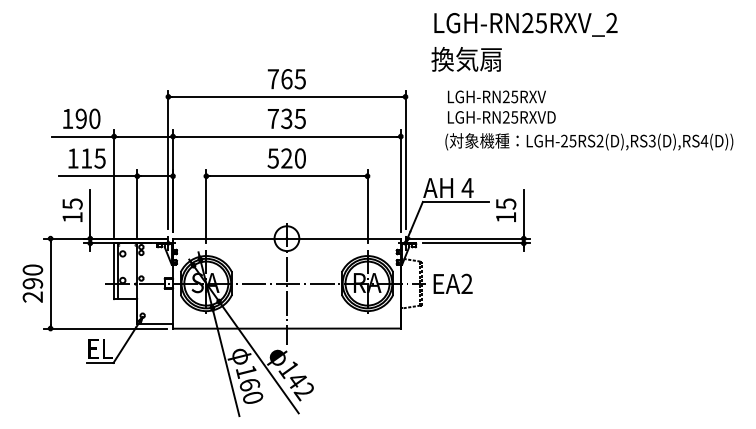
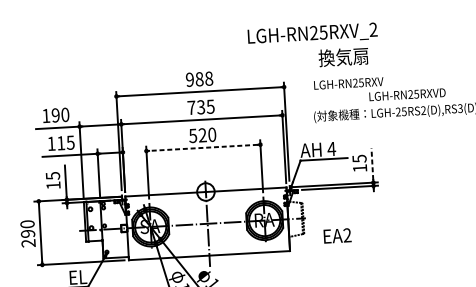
text: (525, 24) -> (312, 34), moved
text: (466, 59) -> (343, 57), moved
text: (286, 79) -> (199, 79), 765 -> 988
text: (501, 117) -> (407, 94), moved
line: (286, 176) -> (203, 148), solid -> dashed
line: (523, 212) -> (372, 164), solid -> dashed
text: (452, 283) -> (337, 235), moved

